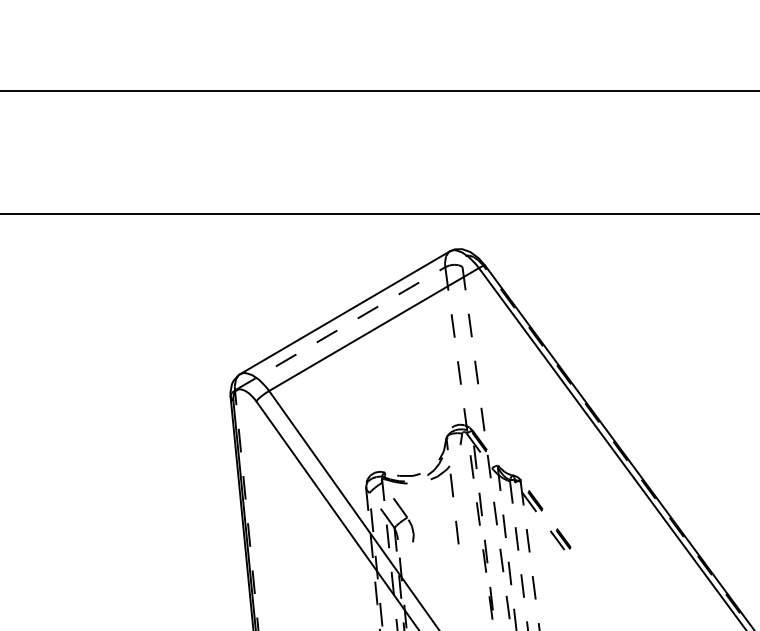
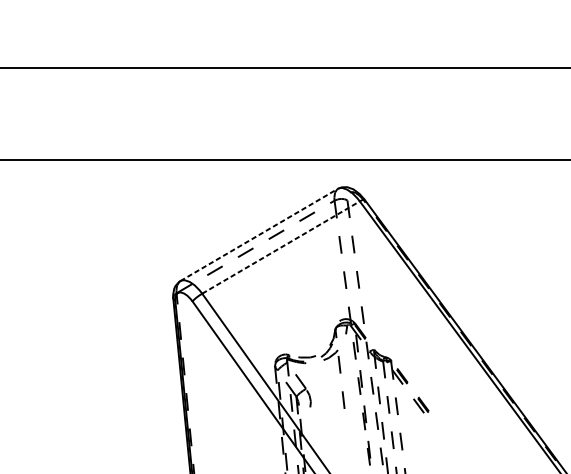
line: (345, 312) -> (259, 234), solid -> dashed
line: (374, 329) -> (281, 247), solid -> dashed

